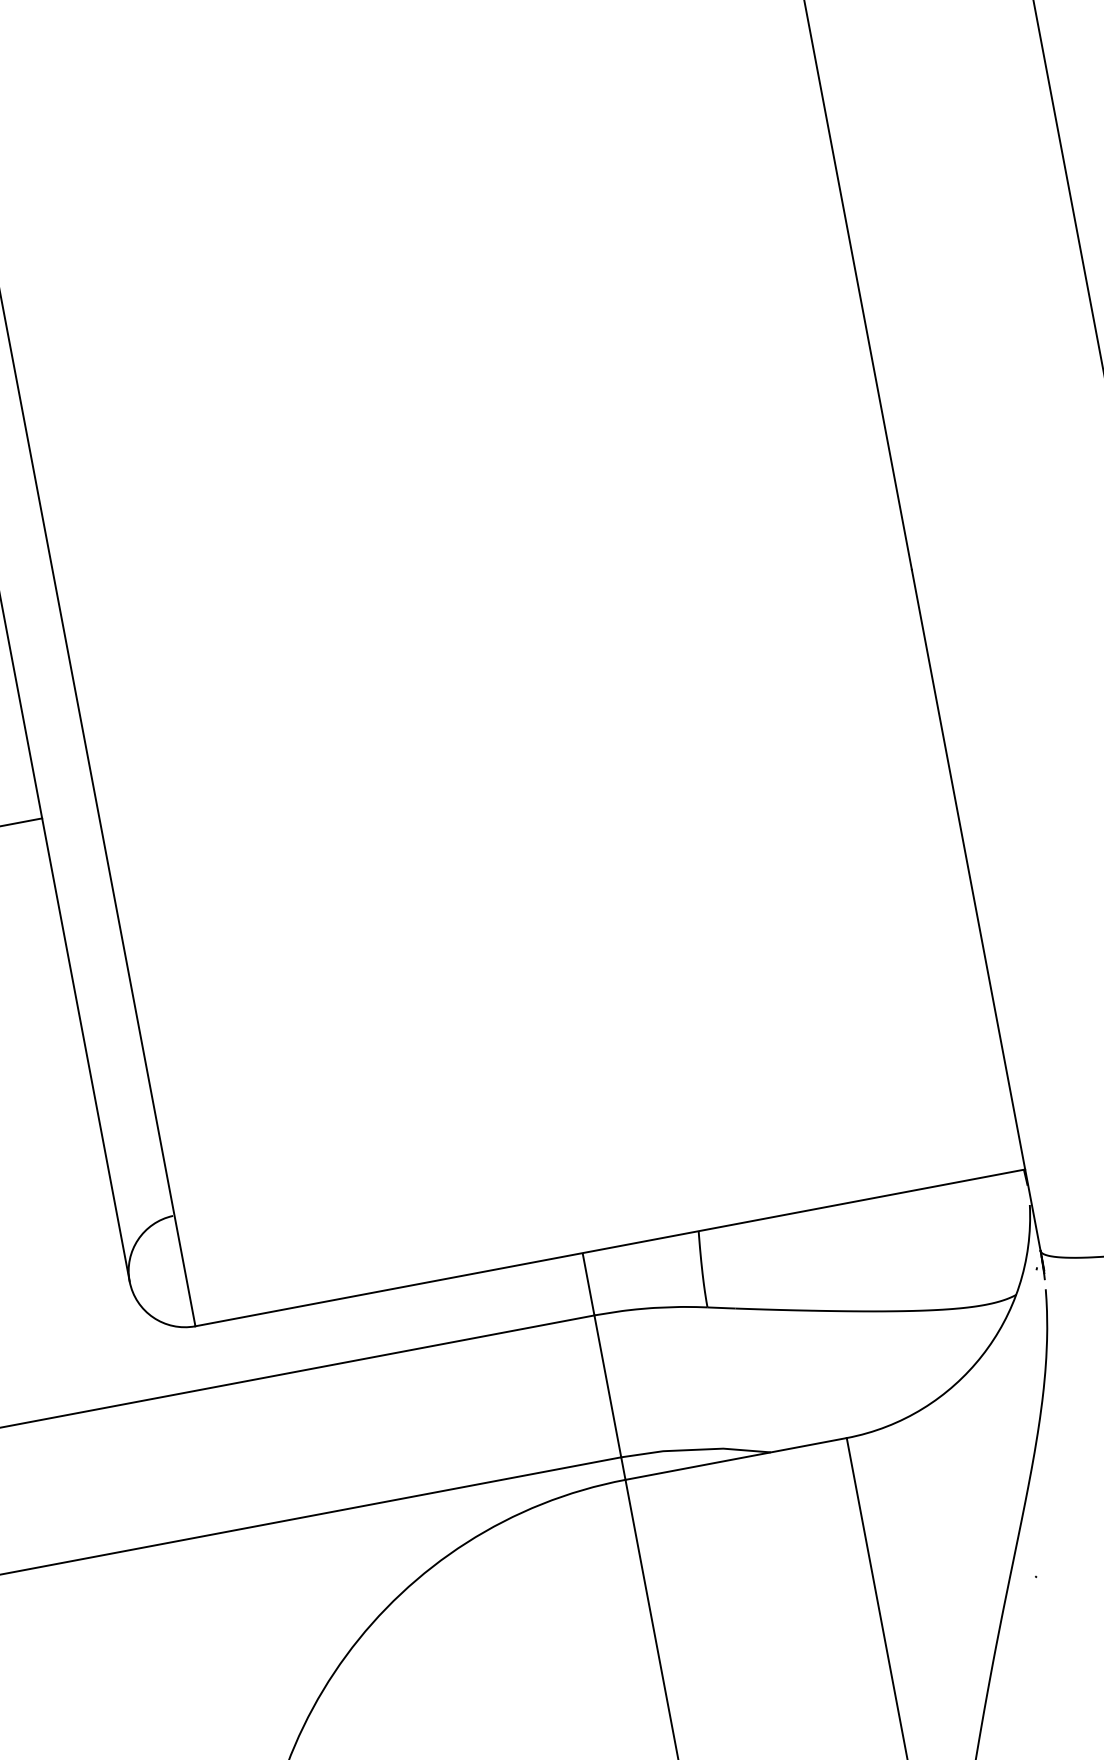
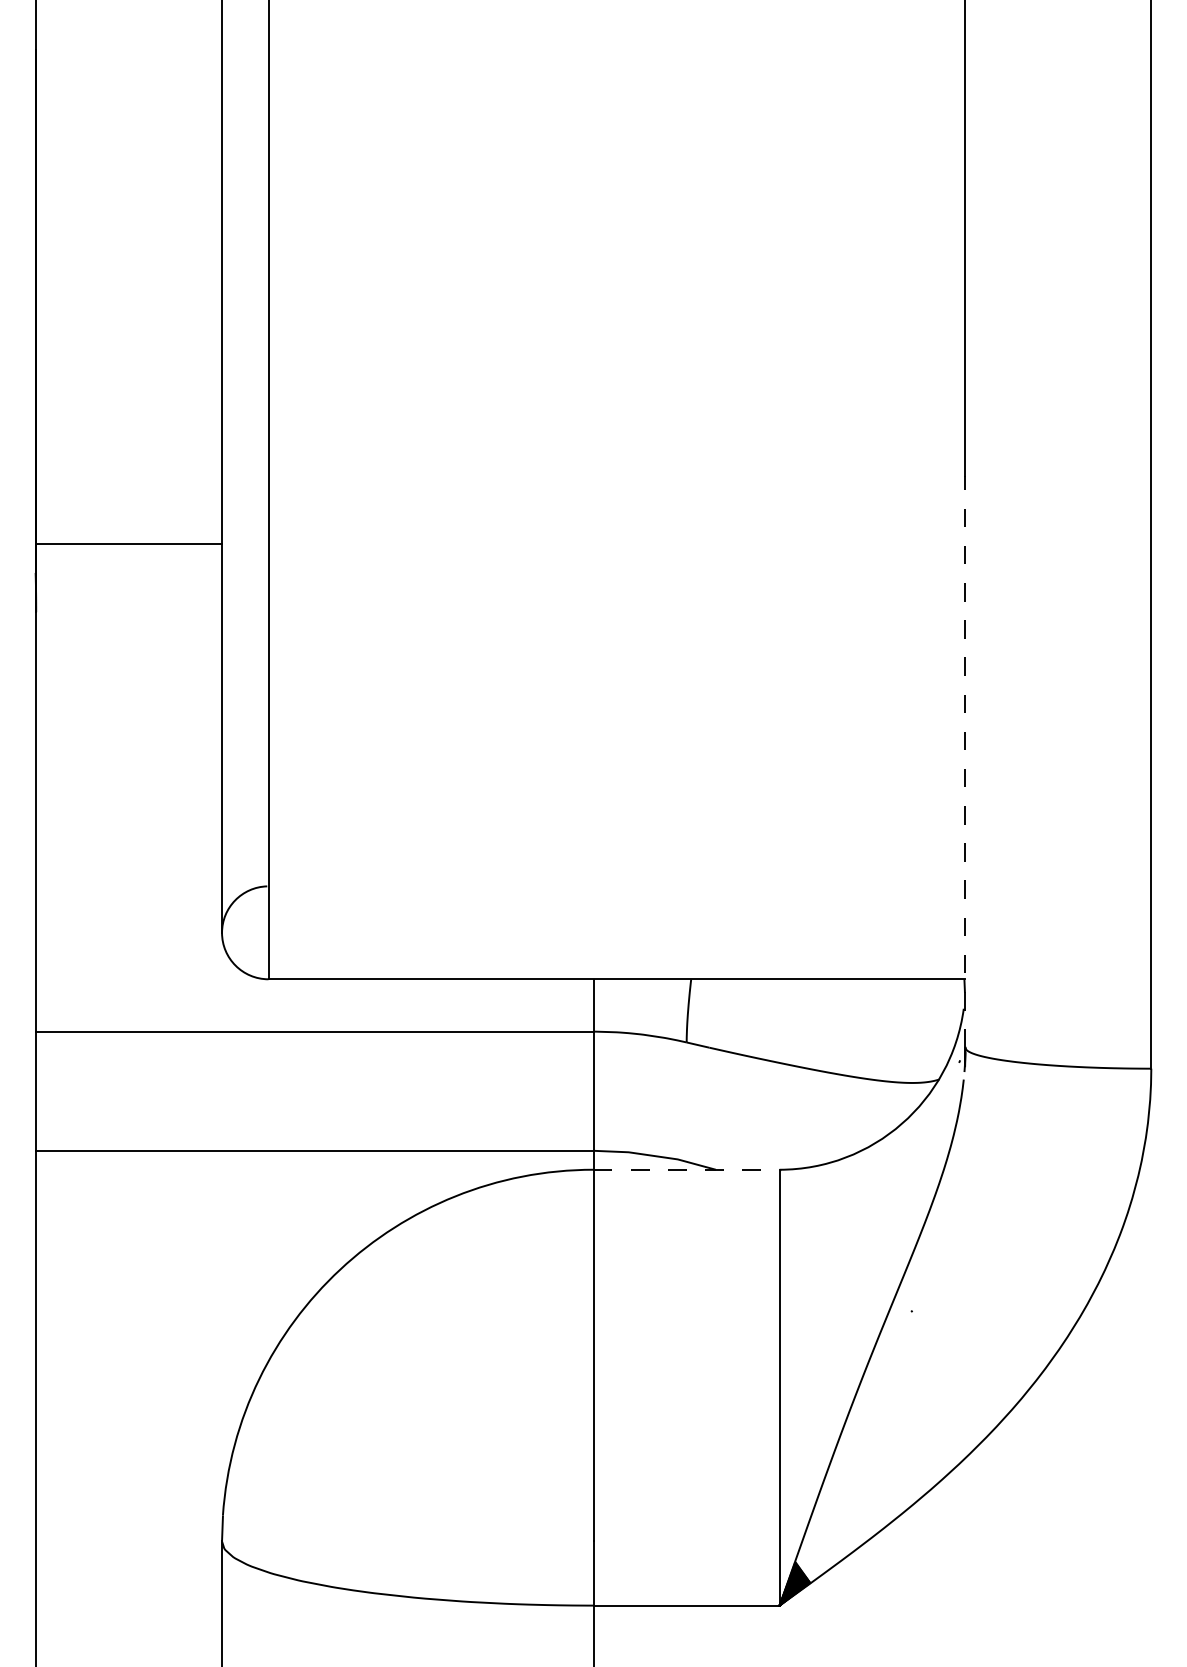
line: (976, 910) -> (965, 761), solid -> dashed
line: (735, 1458) -> (686, 1169), solid -> dashed

